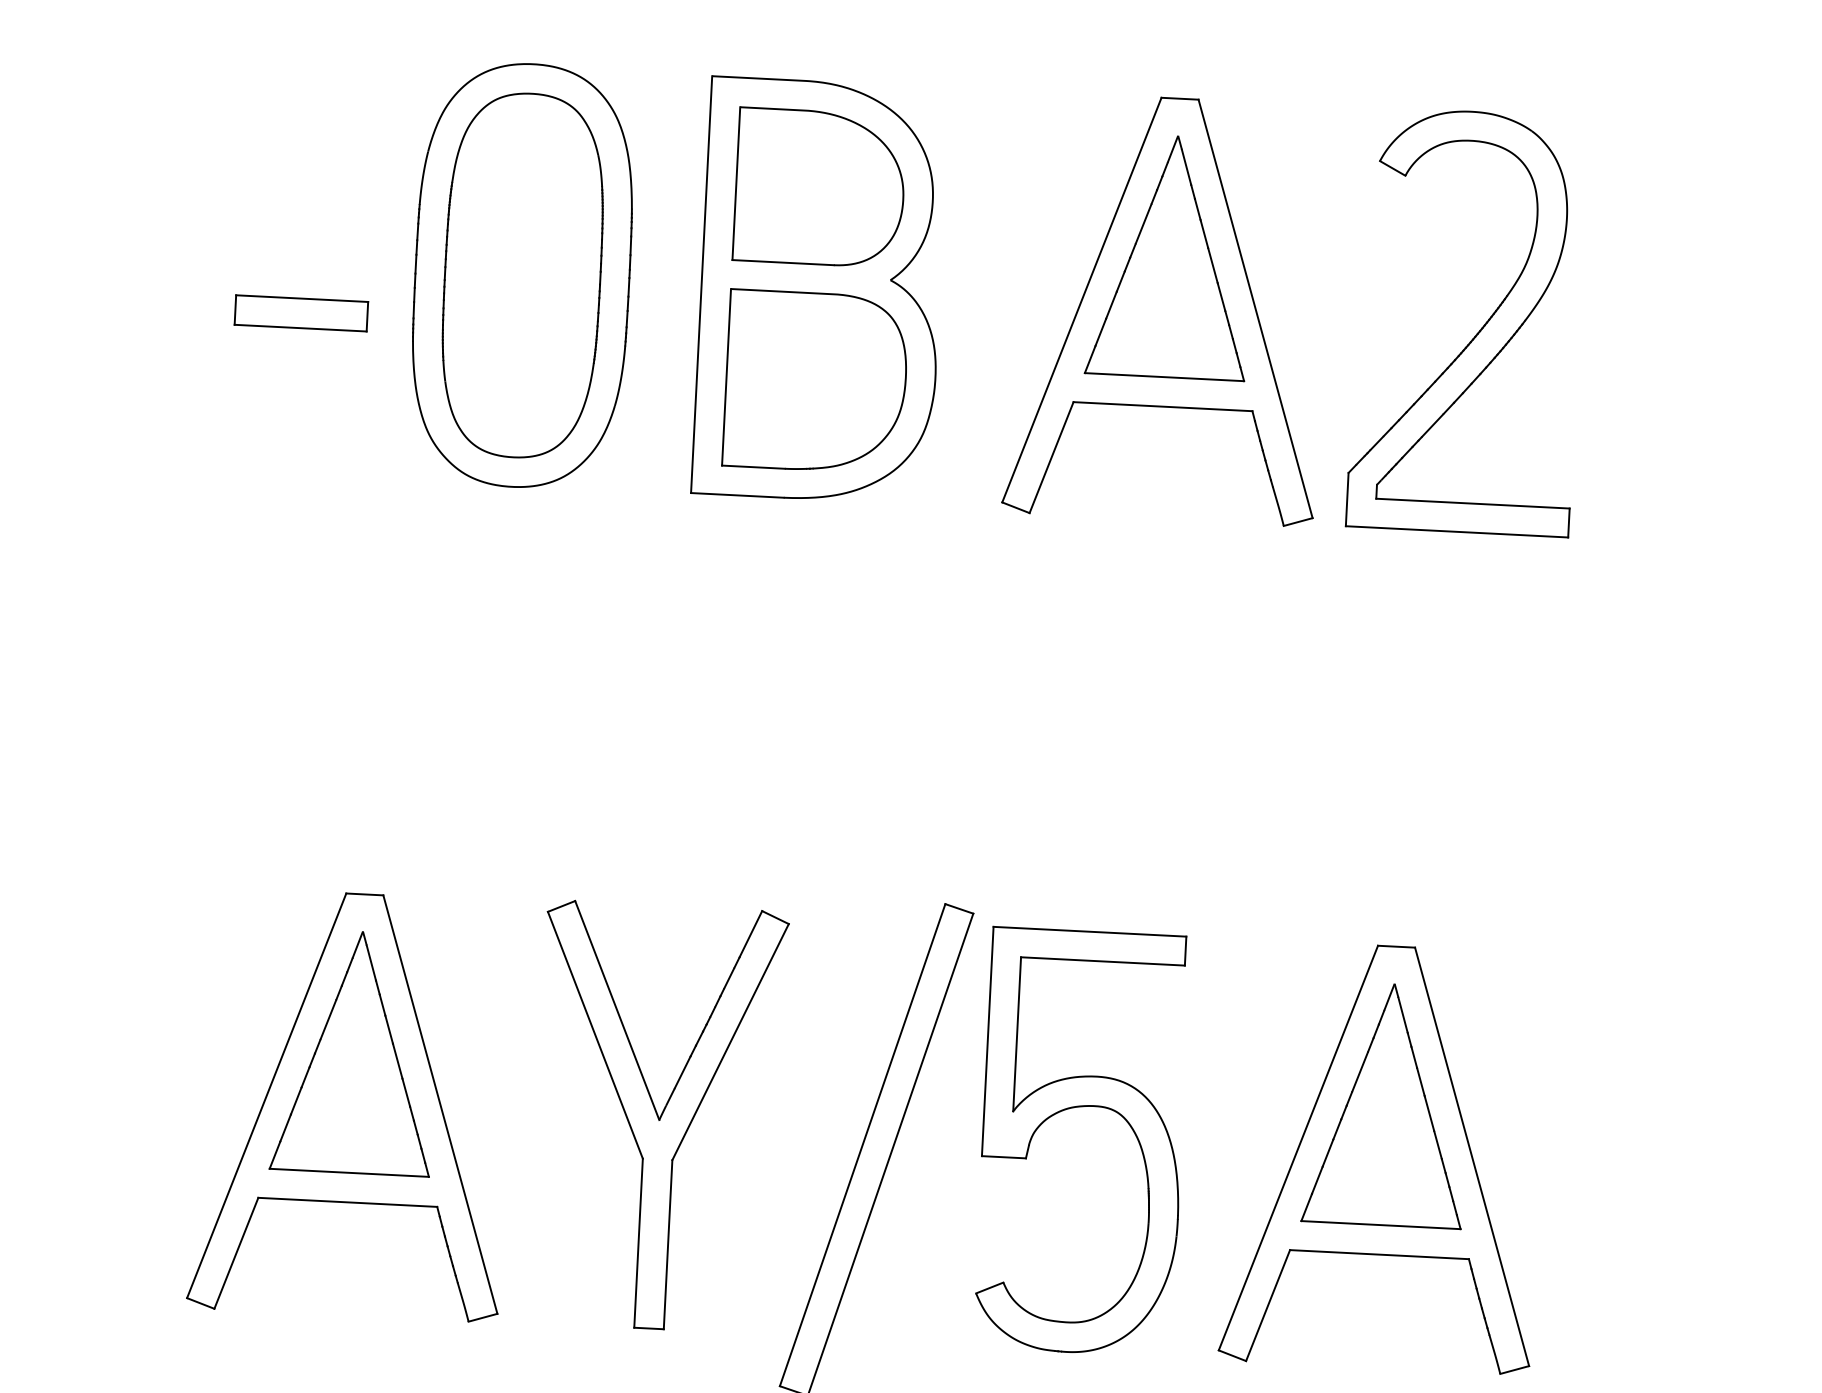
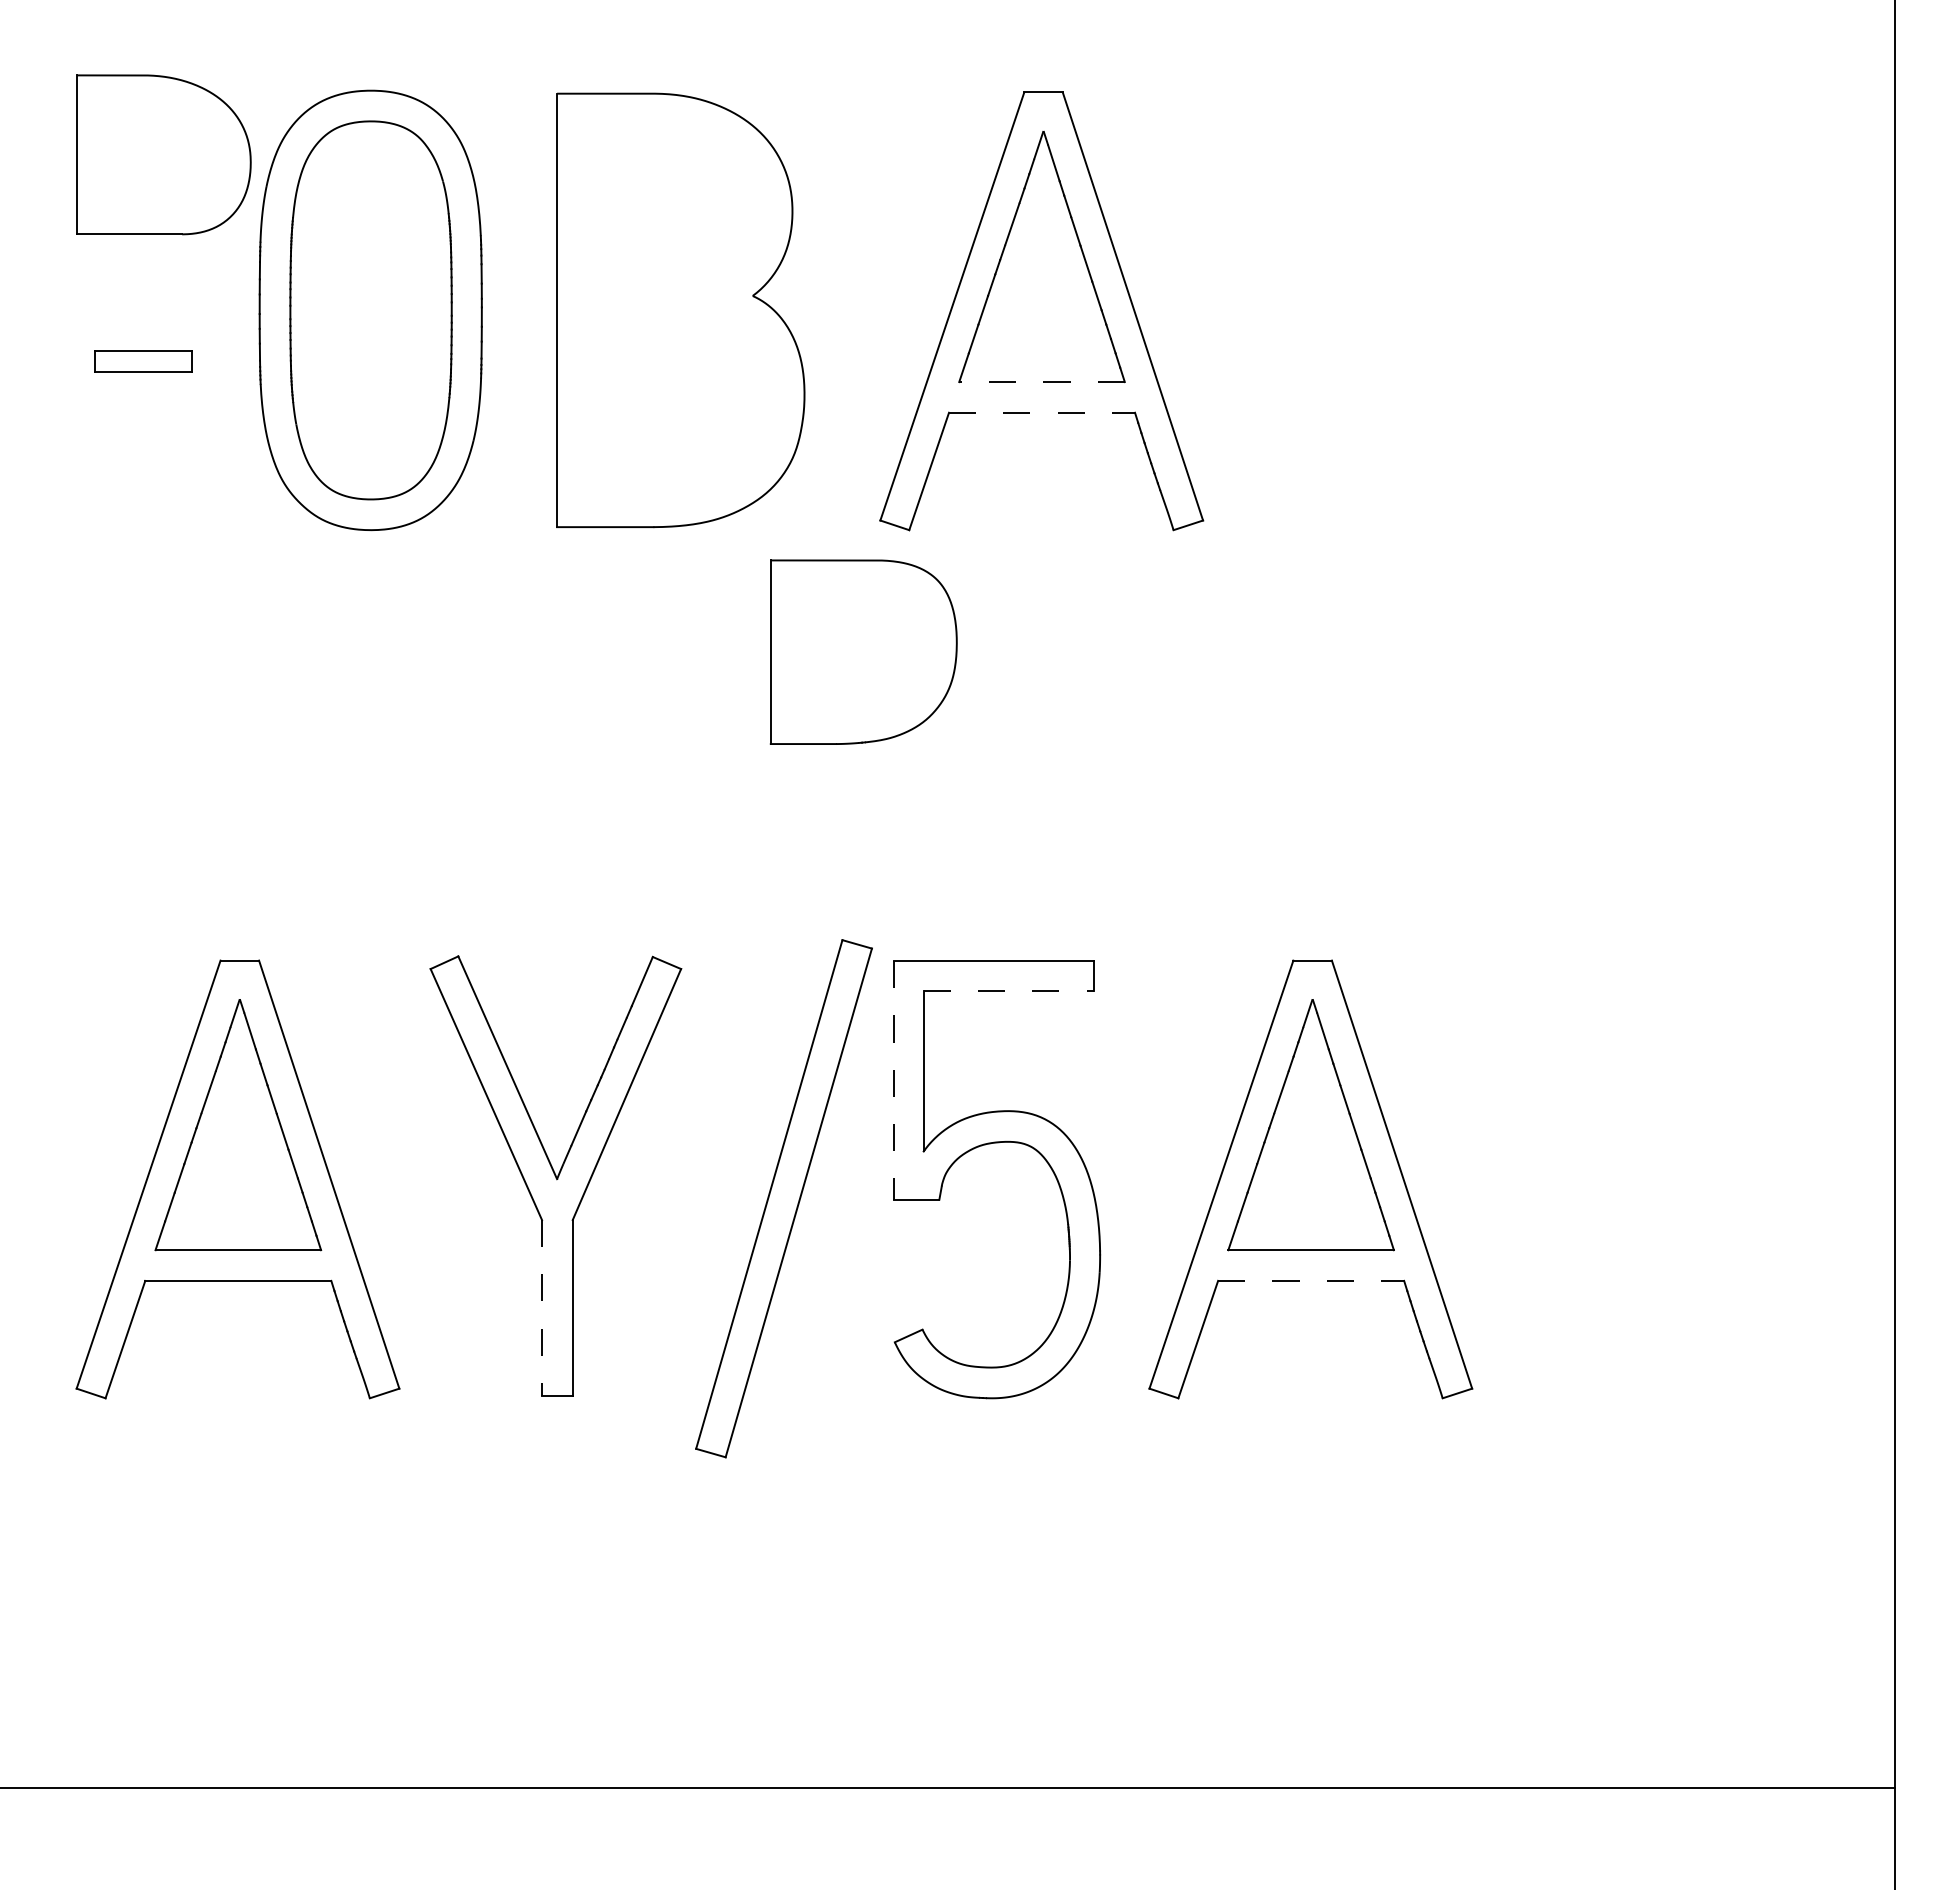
part: (819, 187) -> (163, 154), moved
part: (301, 313) -> (143, 361), size x0.7
part: (1478, 330) -> (1365, 317), removed
line: (1164, 377) -> (1042, 382), solid -> dashed
part: (815, 381) -> (863, 651), moved
line: (1163, 406) -> (1042, 412), solid -> dashed
line: (1103, 961) -> (1009, 991), solid -> dashed
line: (987, 1041) -> (893, 1080), solid -> dashed
line: (639, 1242) -> (542, 1307), solid -> dashed
line: (1379, 1254) -> (1311, 1280), solid -> dashed

